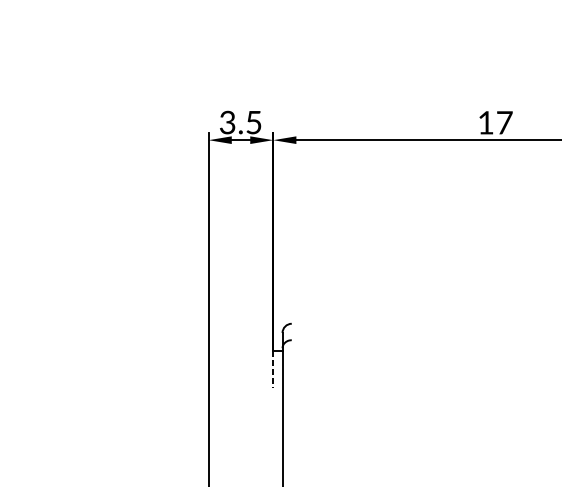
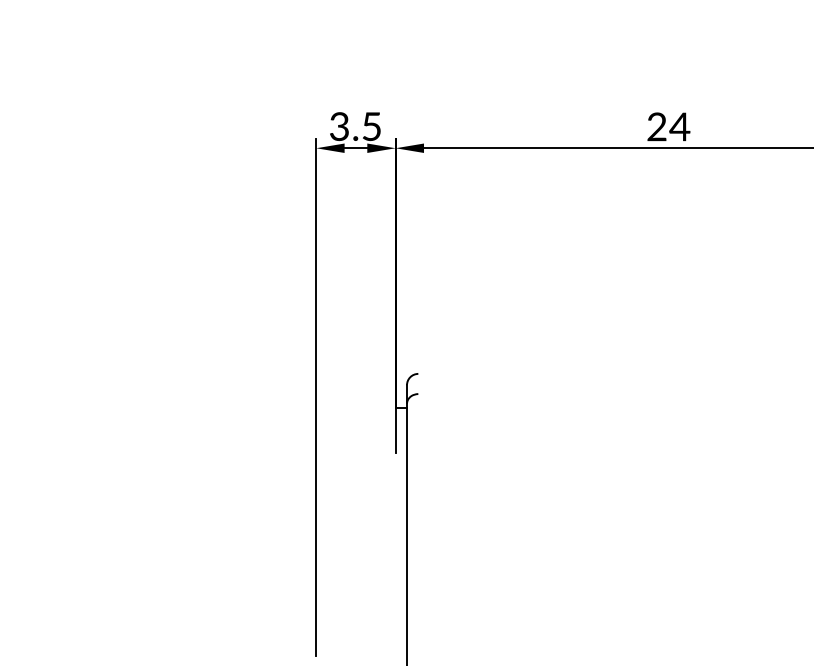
text: (495, 122) -> (668, 126), 17 -> 24
line: (273, 369) -> (395, 430), dashed -> solid

